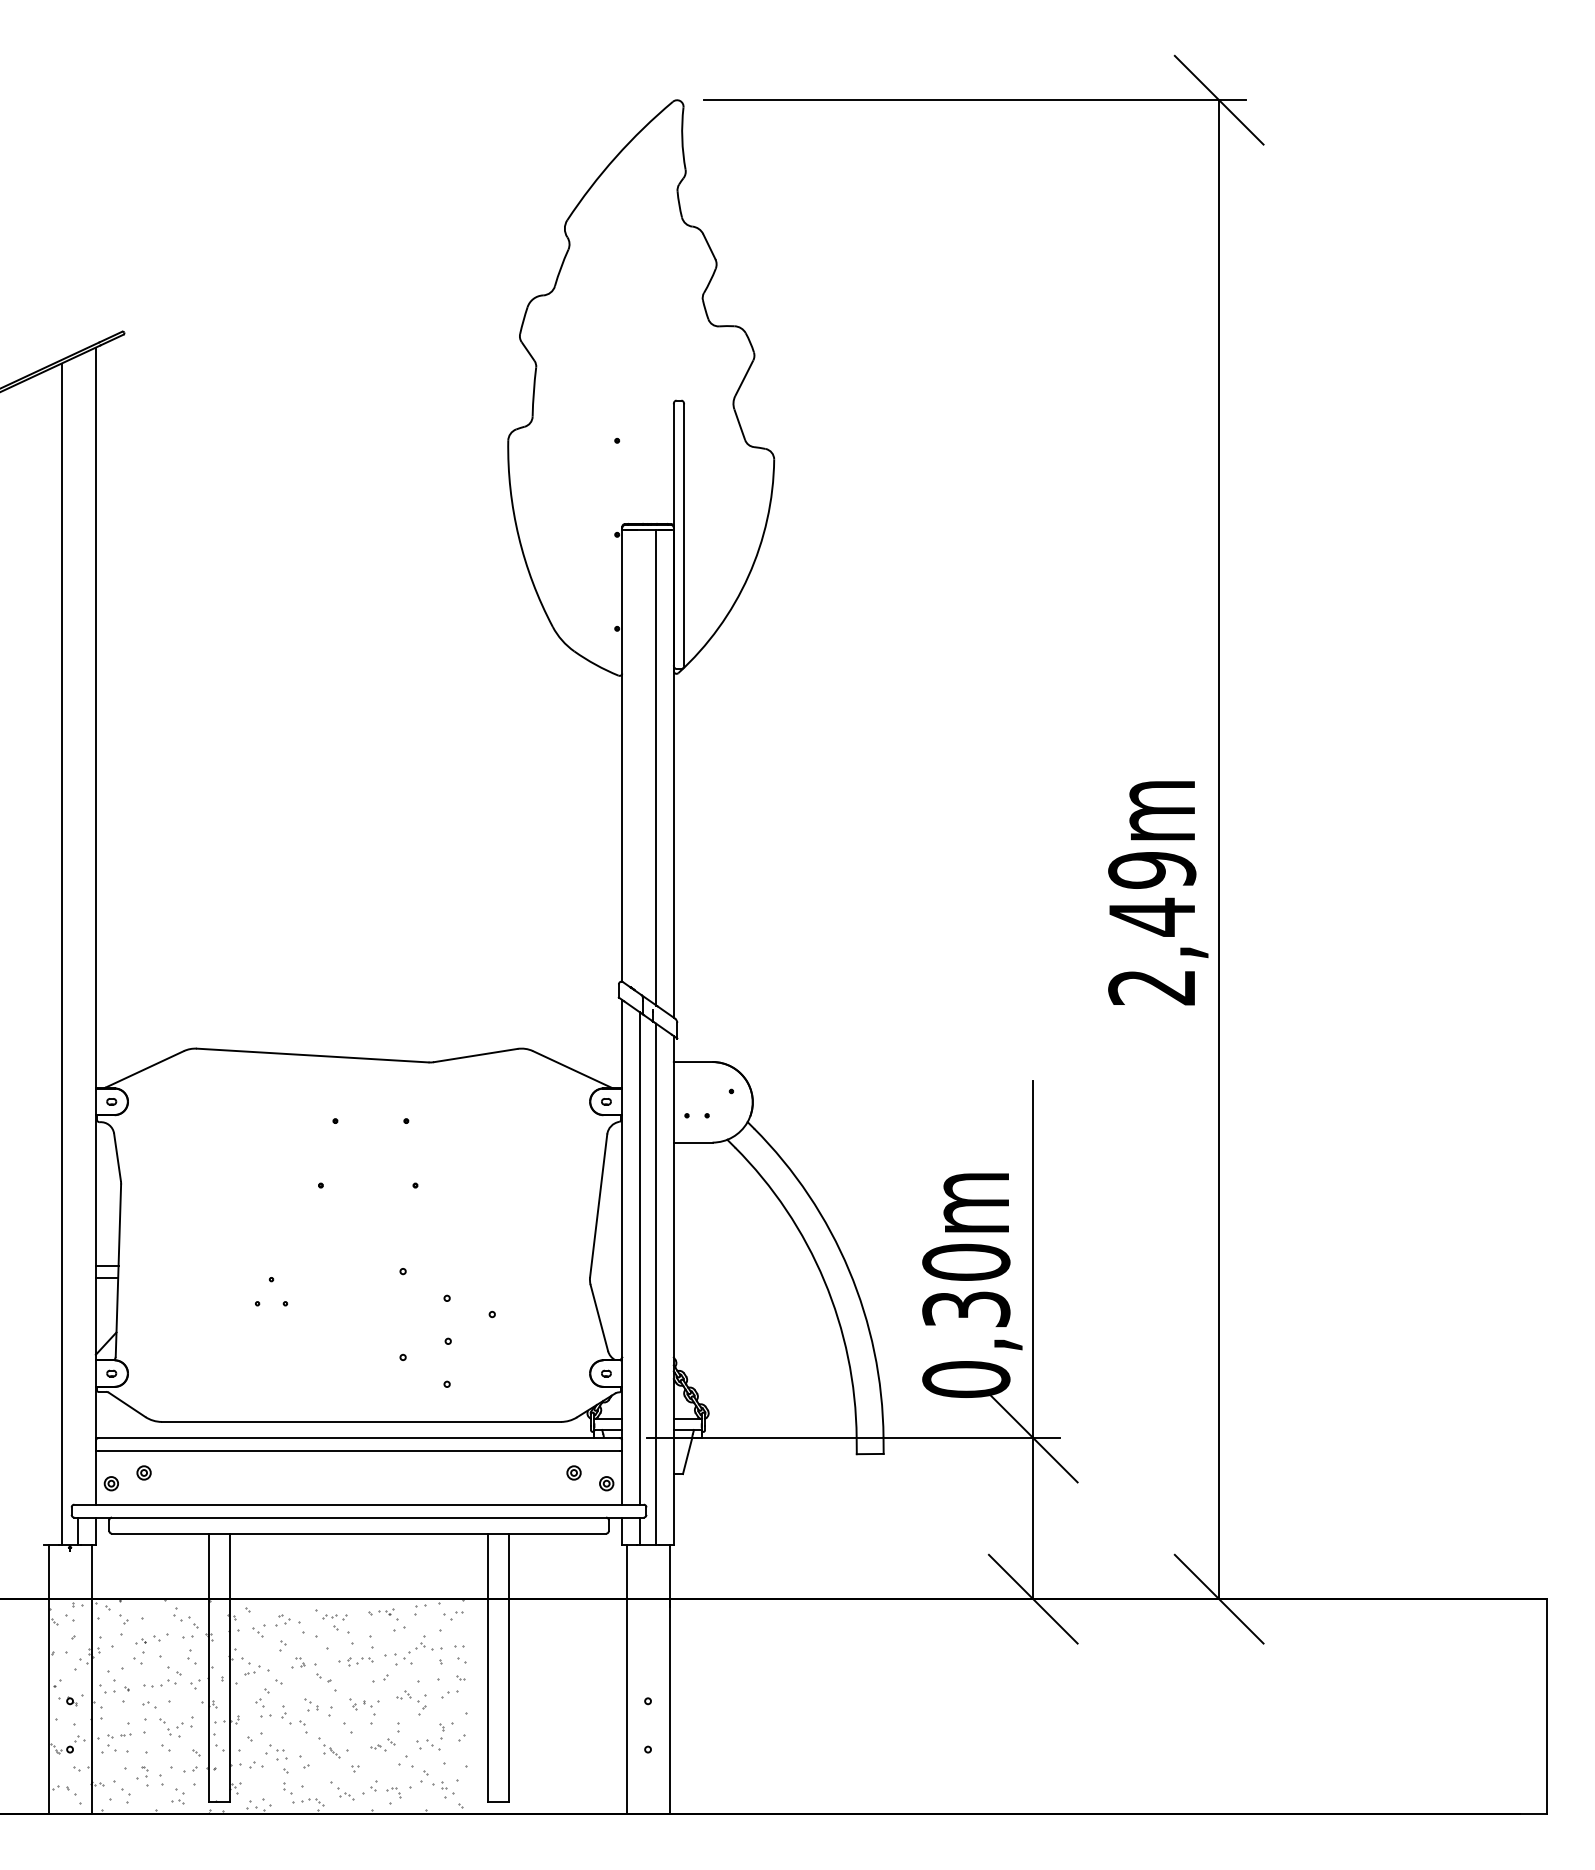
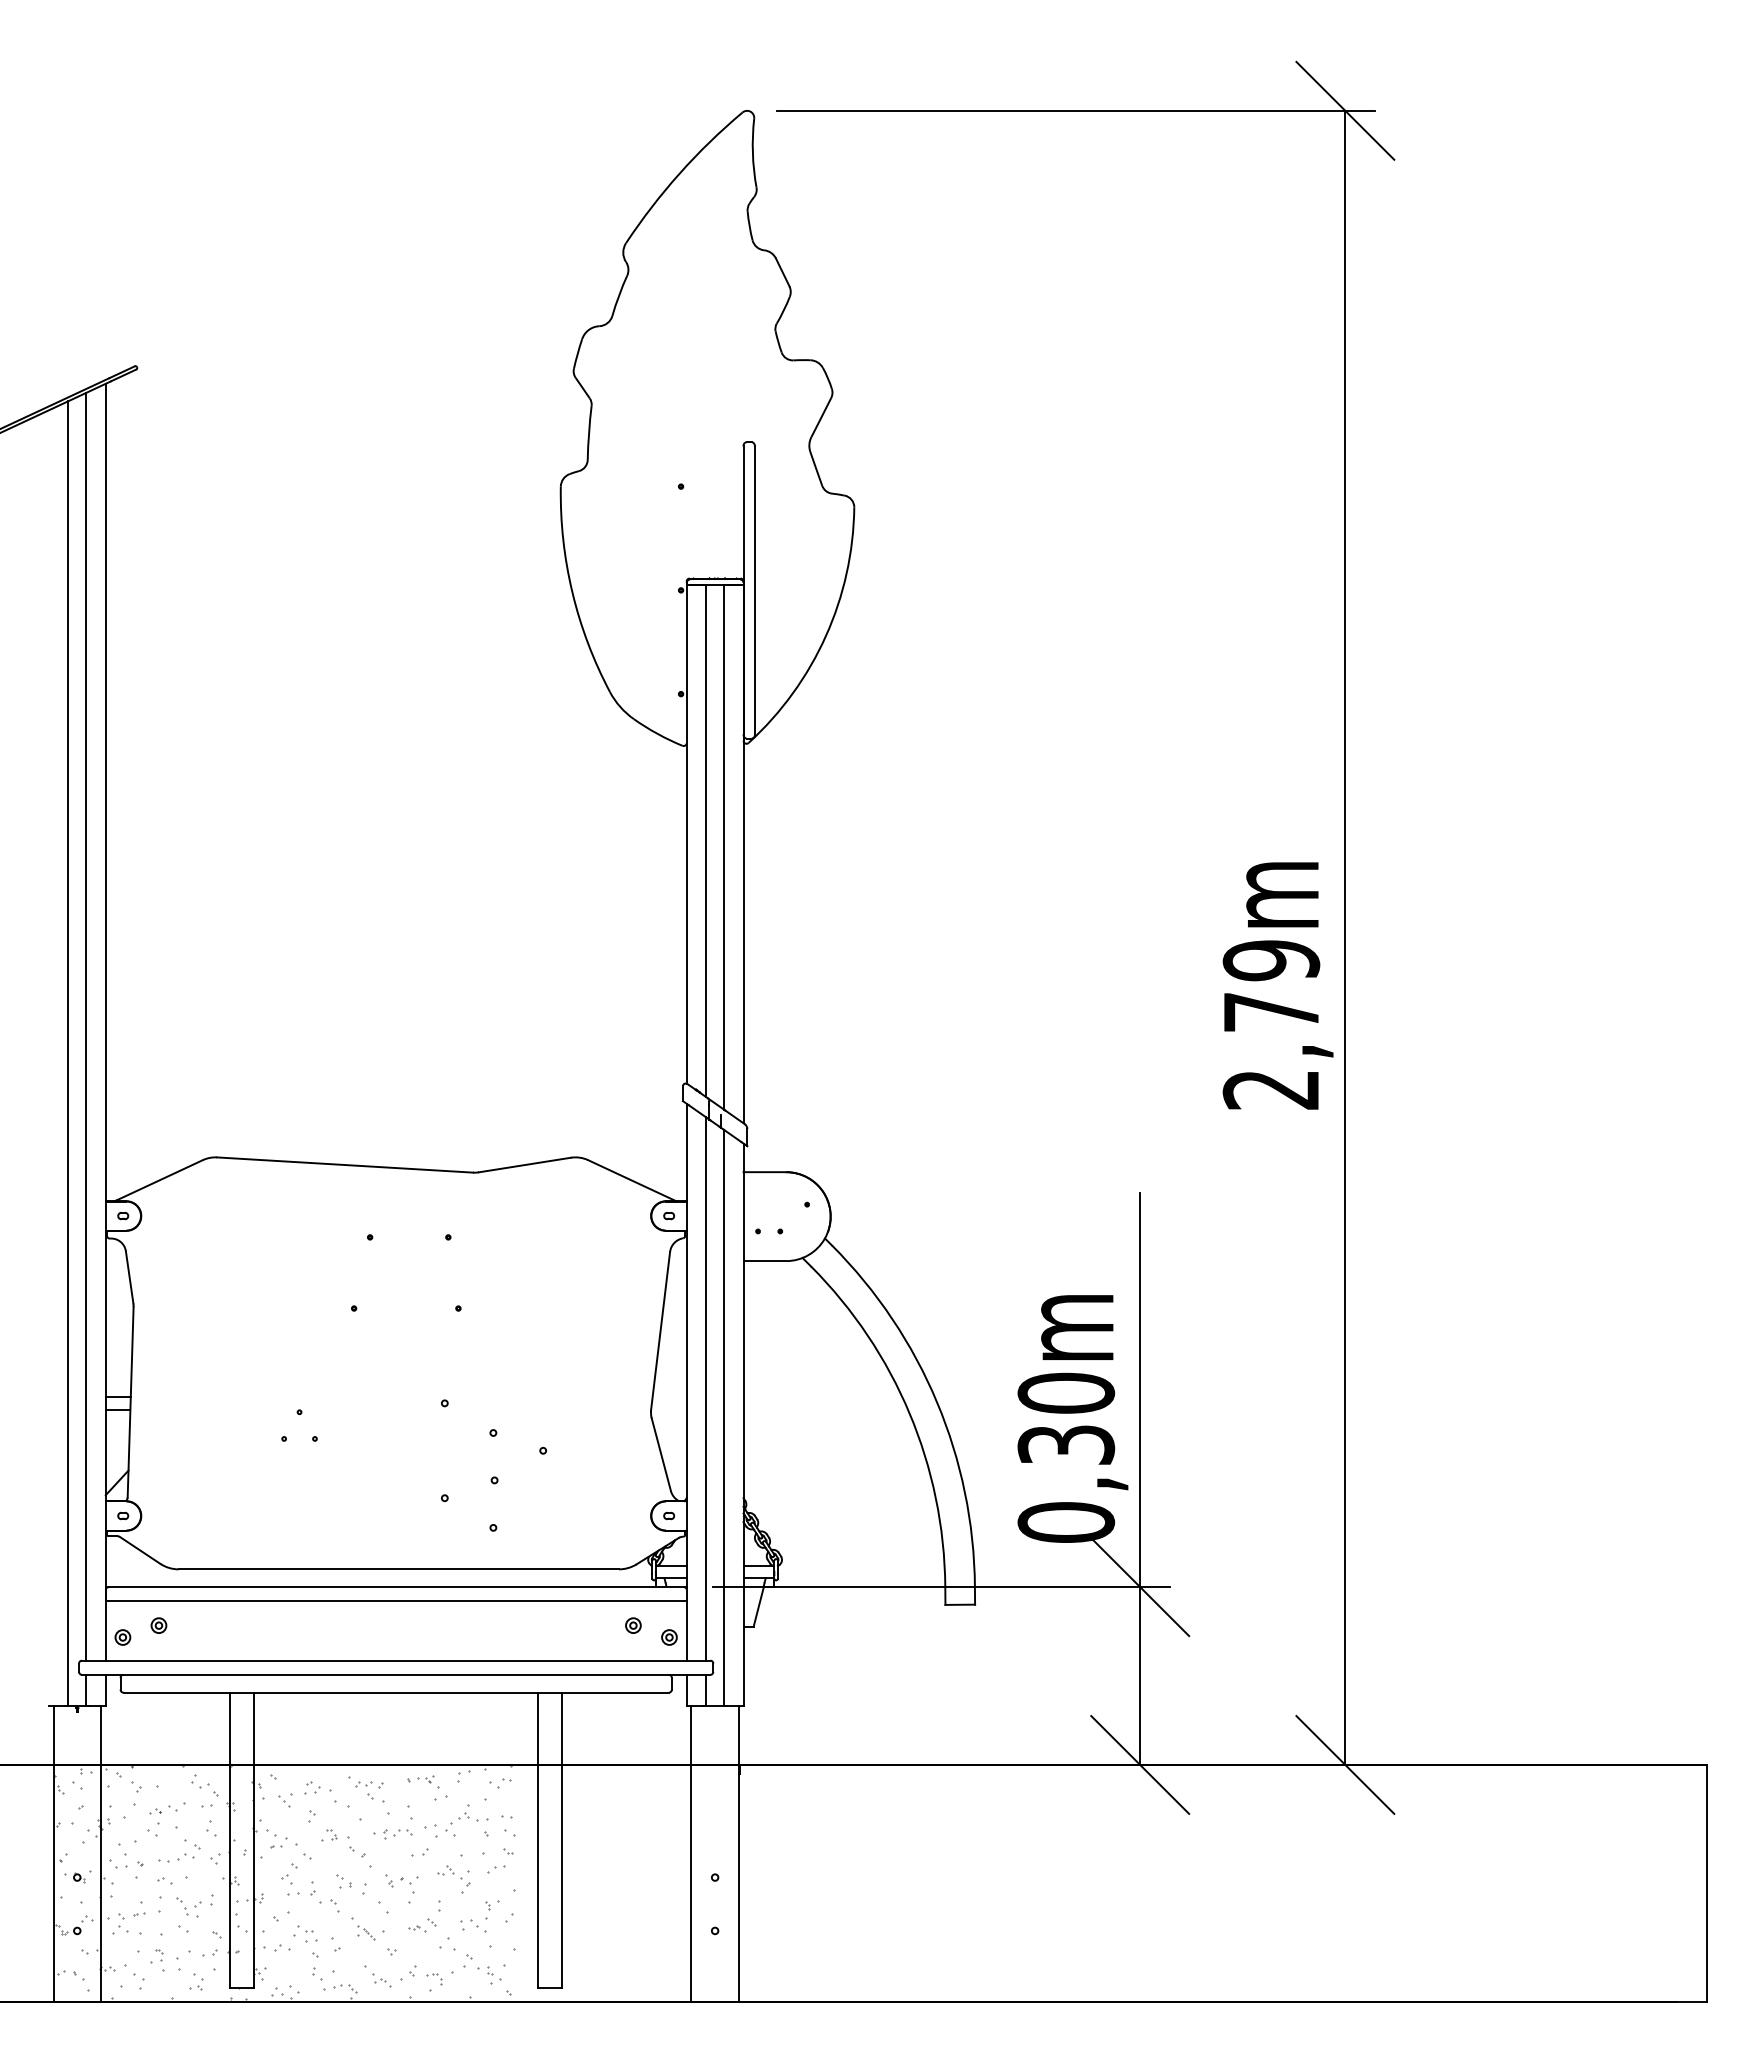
line: (639, 761) -> (705, 840), added
text: (1152, 917) -> (1271, 1012), 2,49m -> 2,79m
line: (78, 930) -> (86, 1026), added

